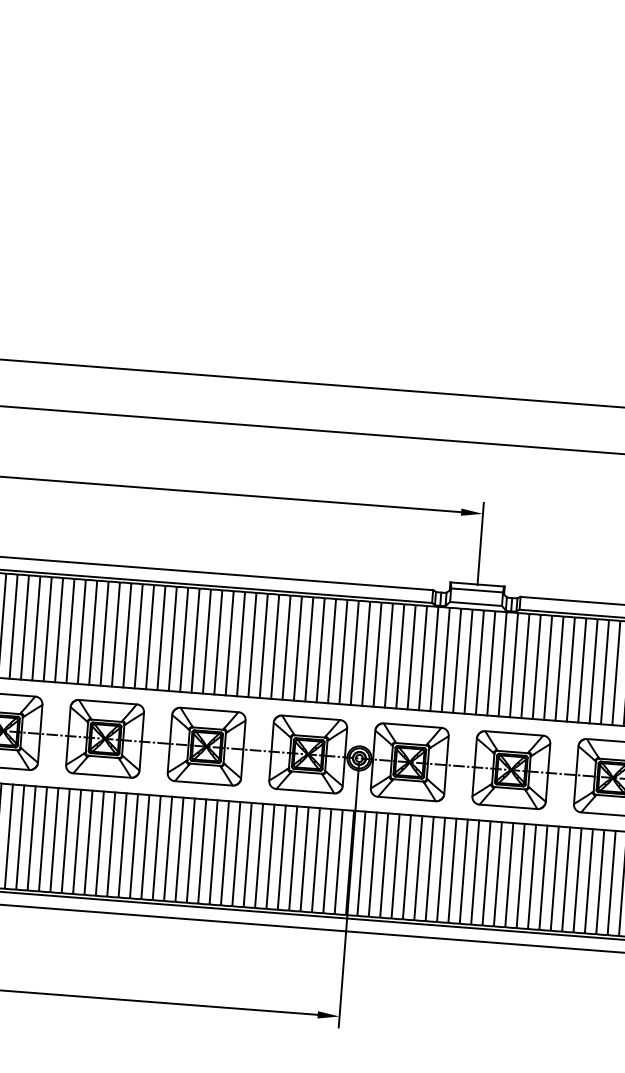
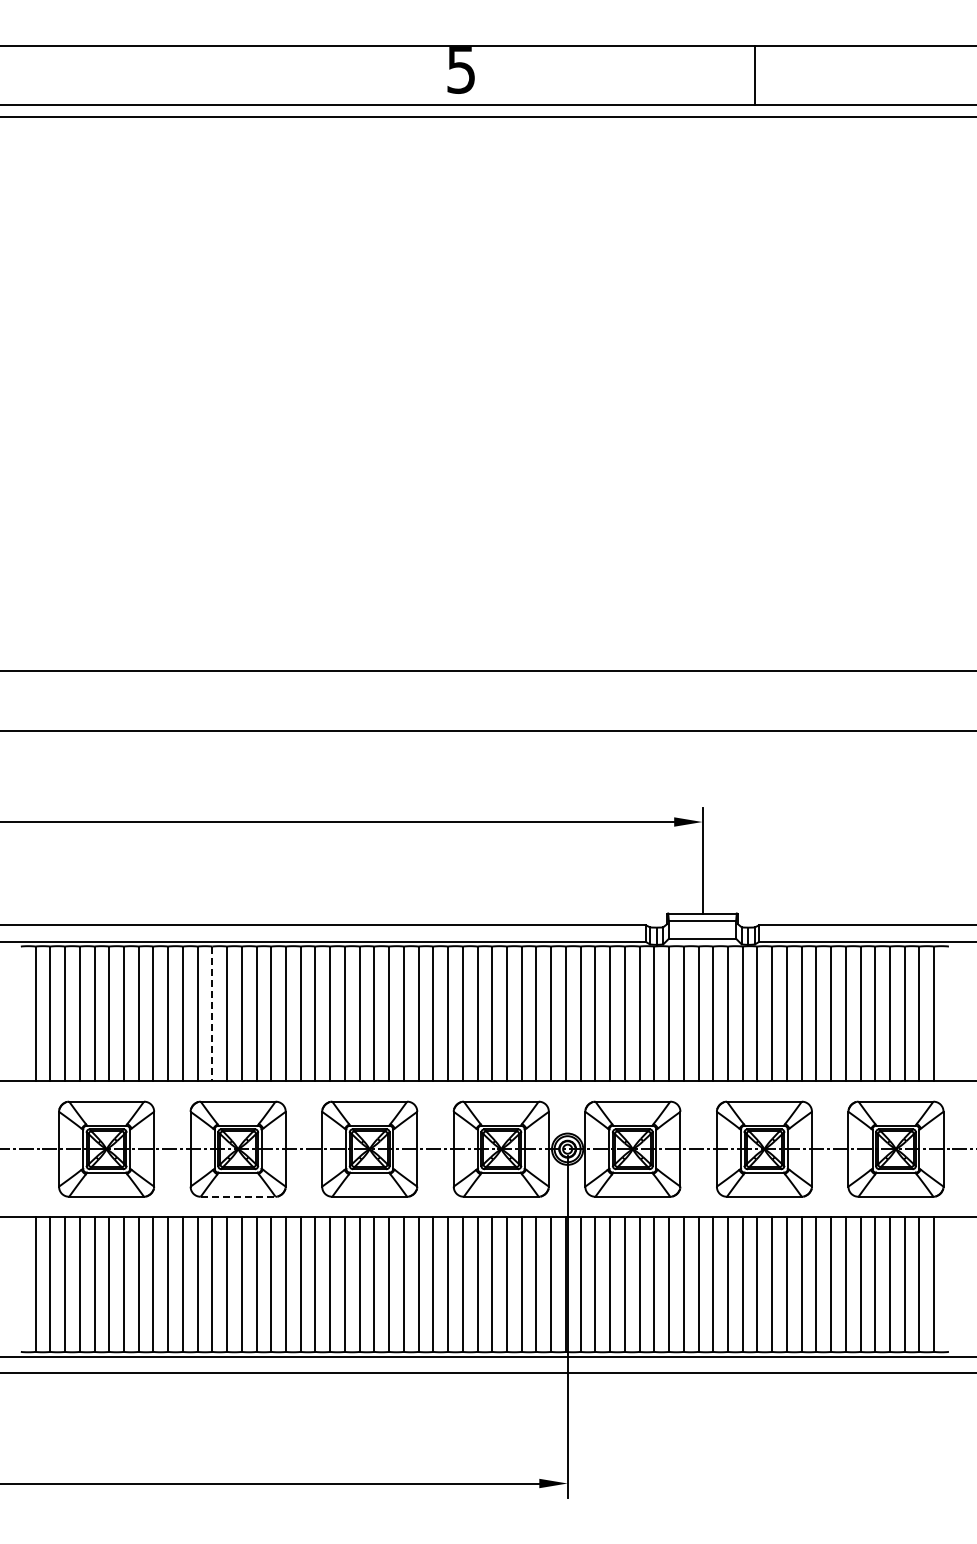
line: (93, 633) -> (212, 1014), solid -> dashed
line: (102, 775) -> (238, 1196), solid -> dashed

